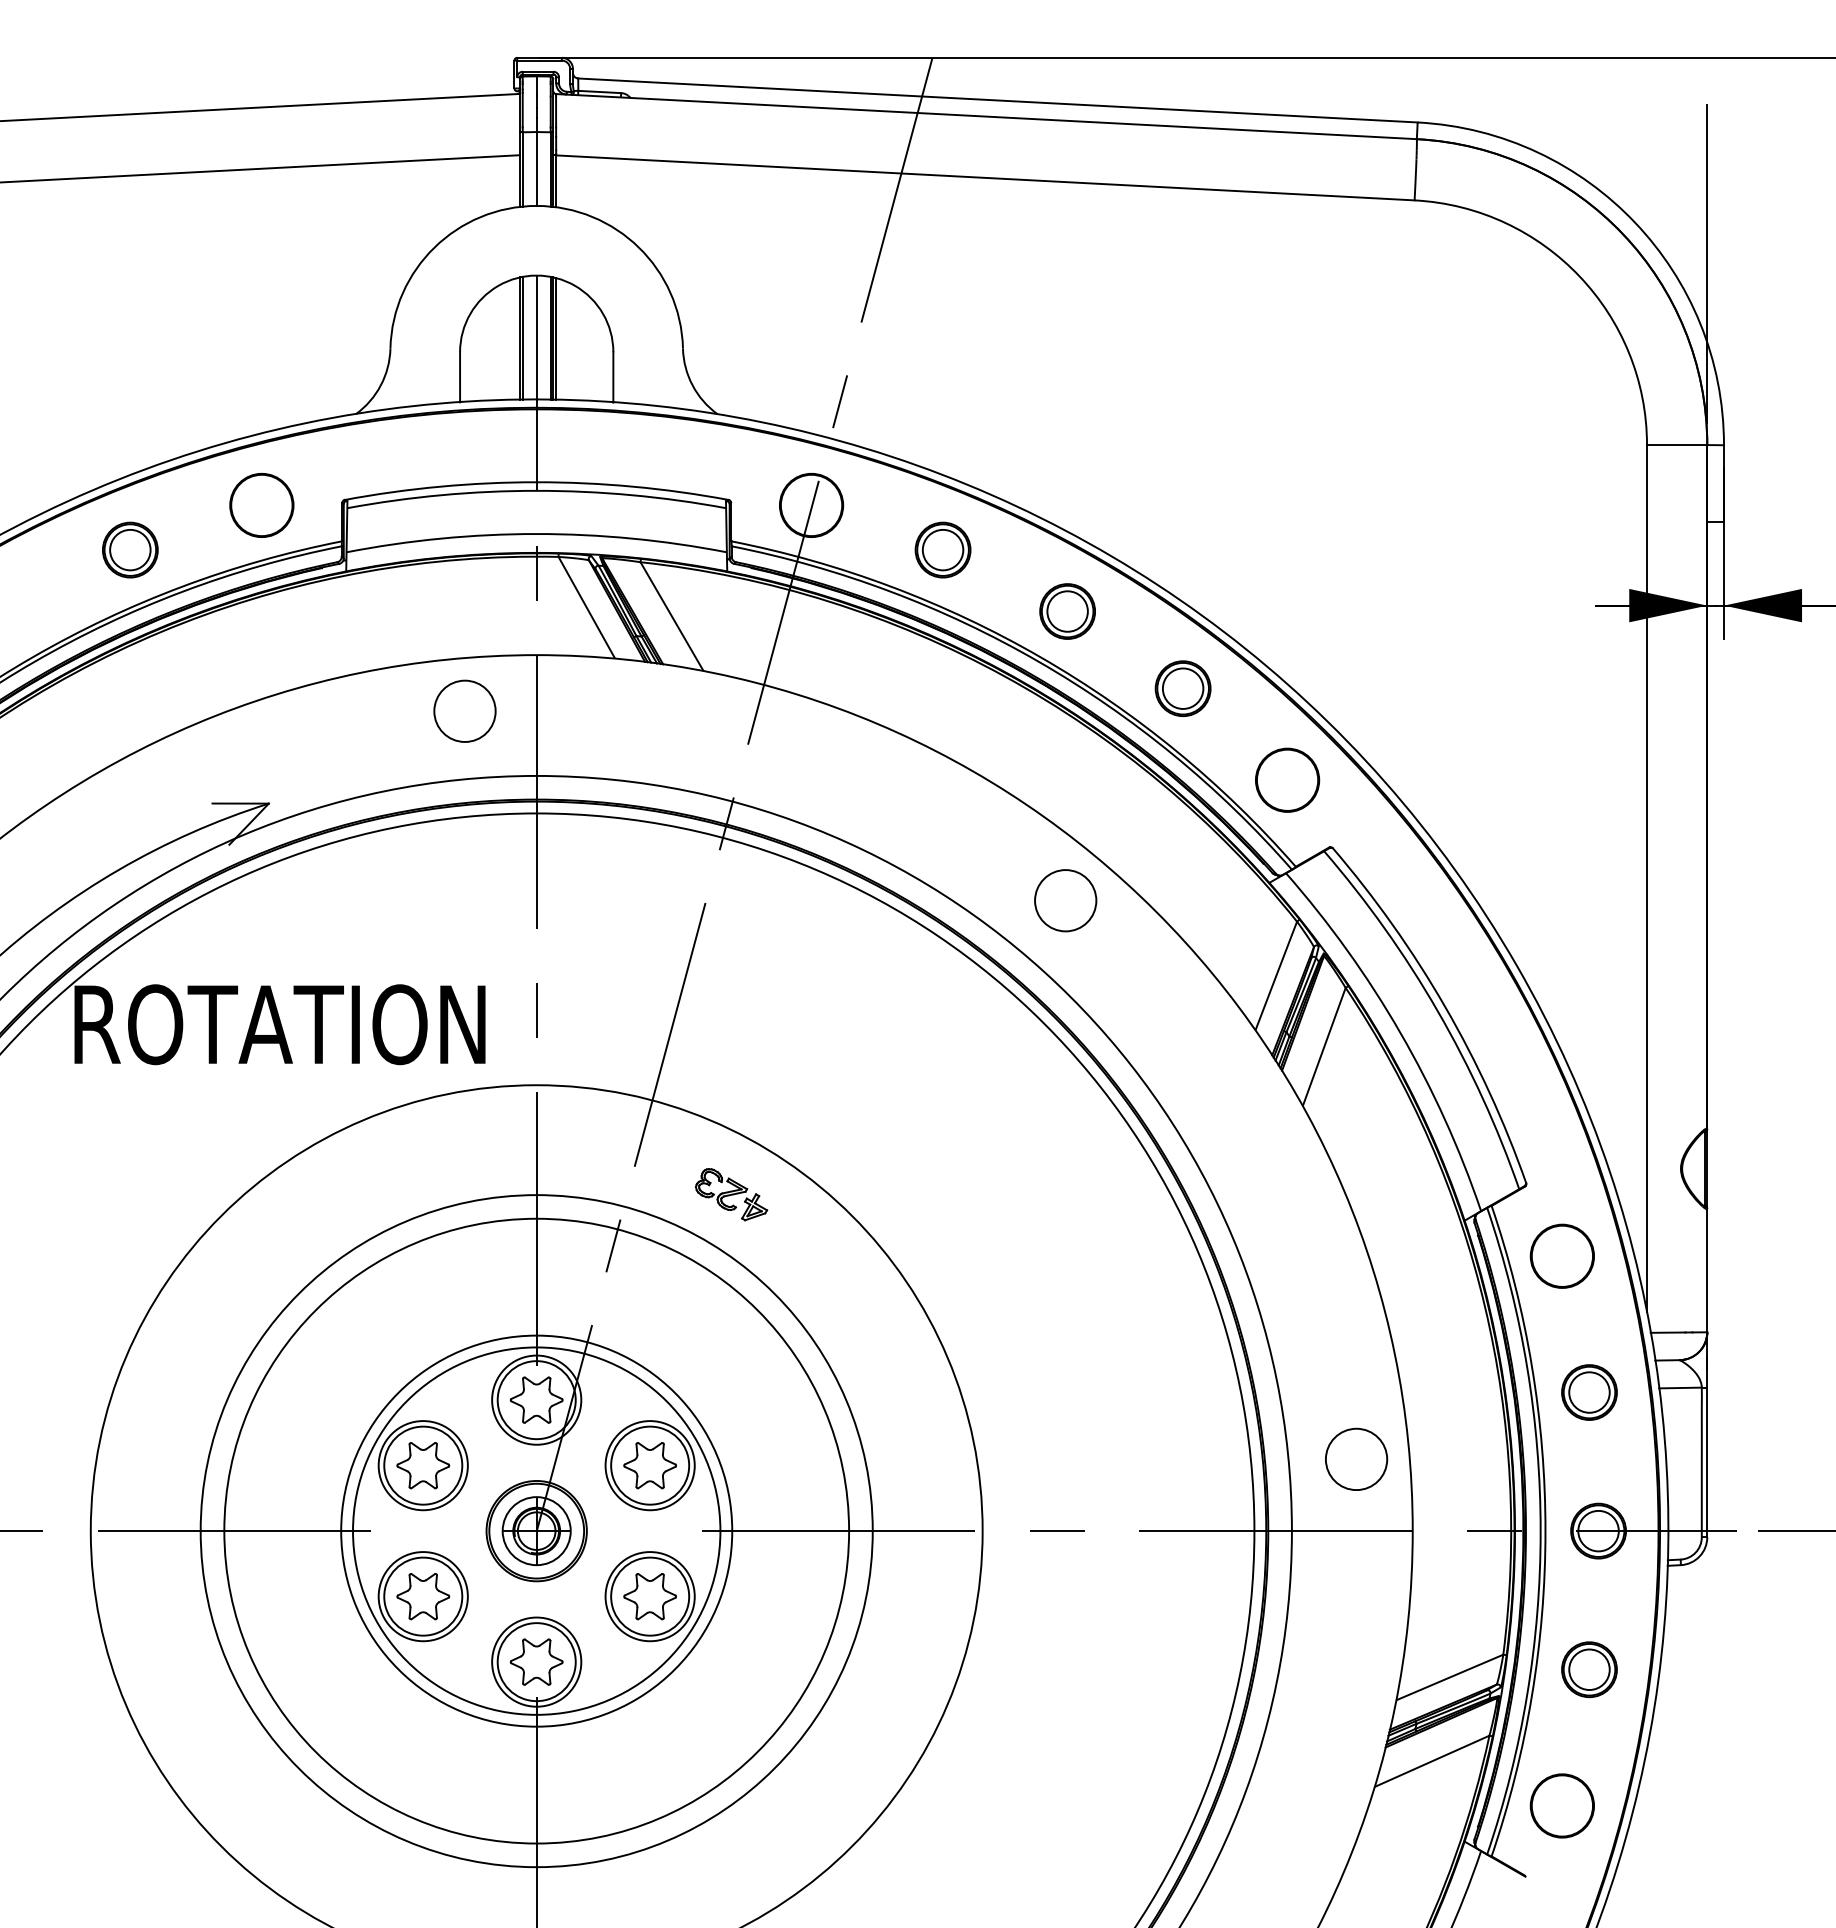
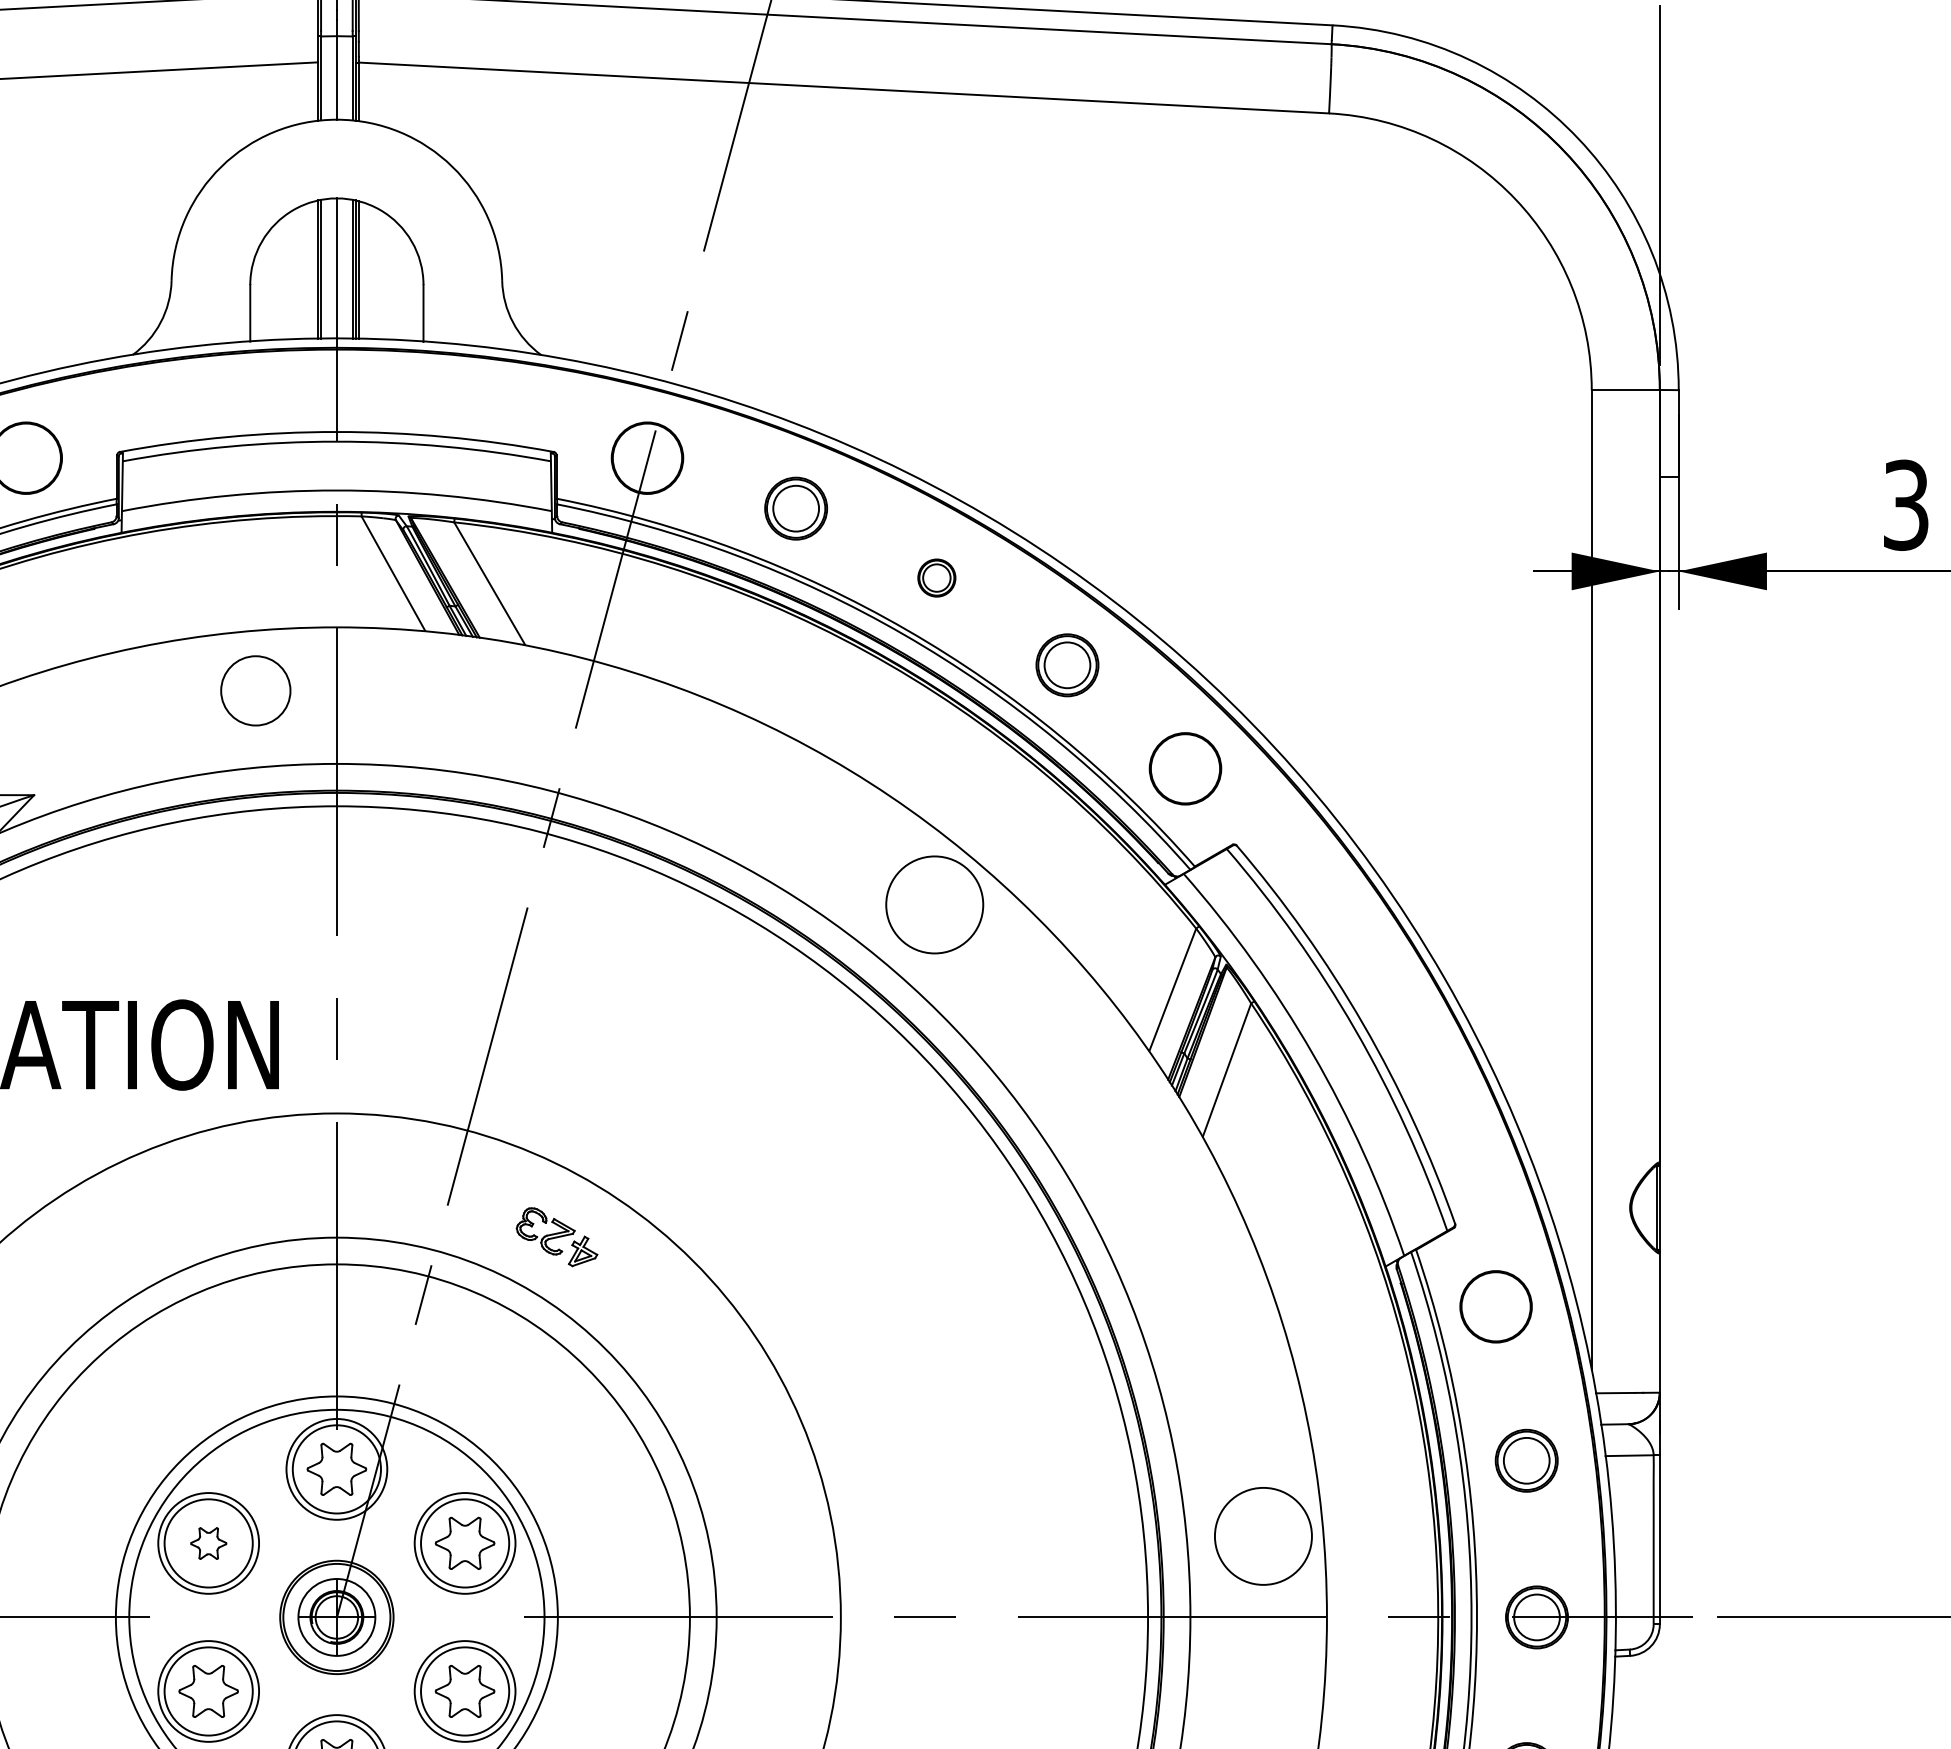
part: (1067, 611) -> (936, 578), size x0.6
circle: (1065, 900) -> (934, 904), size x1.4
circle: (1356, 1459) -> (1263, 1536), size x1.4
part: (423, 1465) -> (208, 1543), size x0.6

